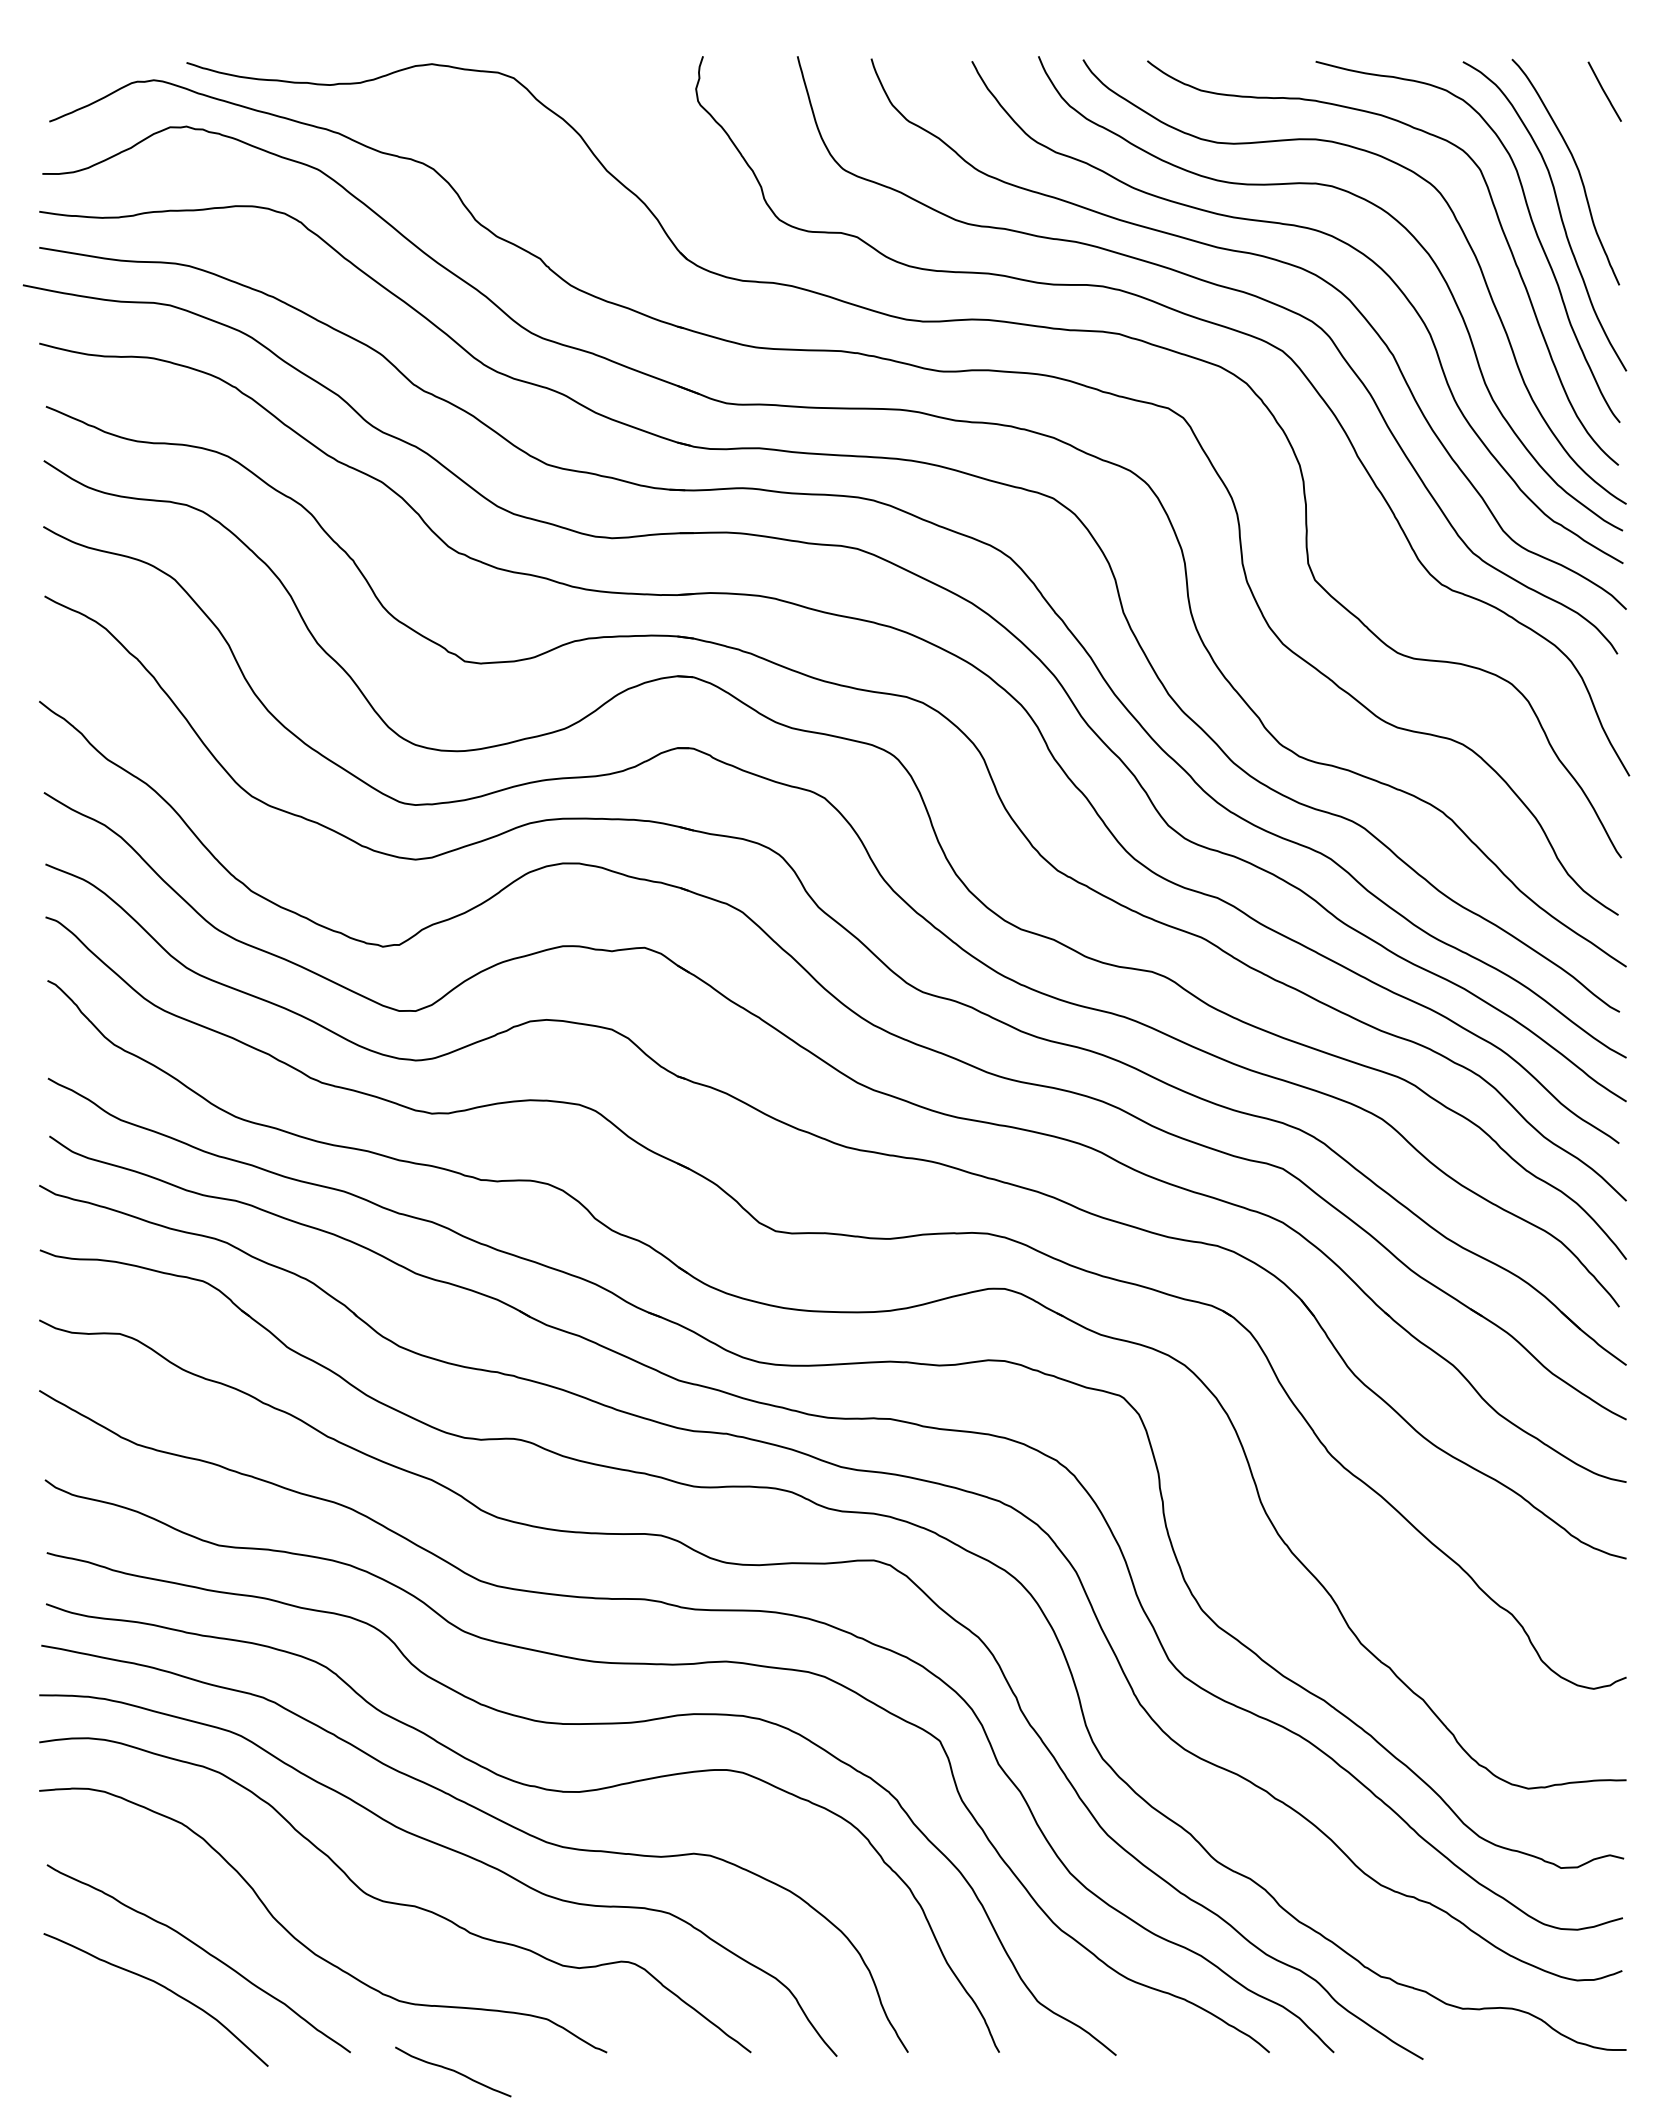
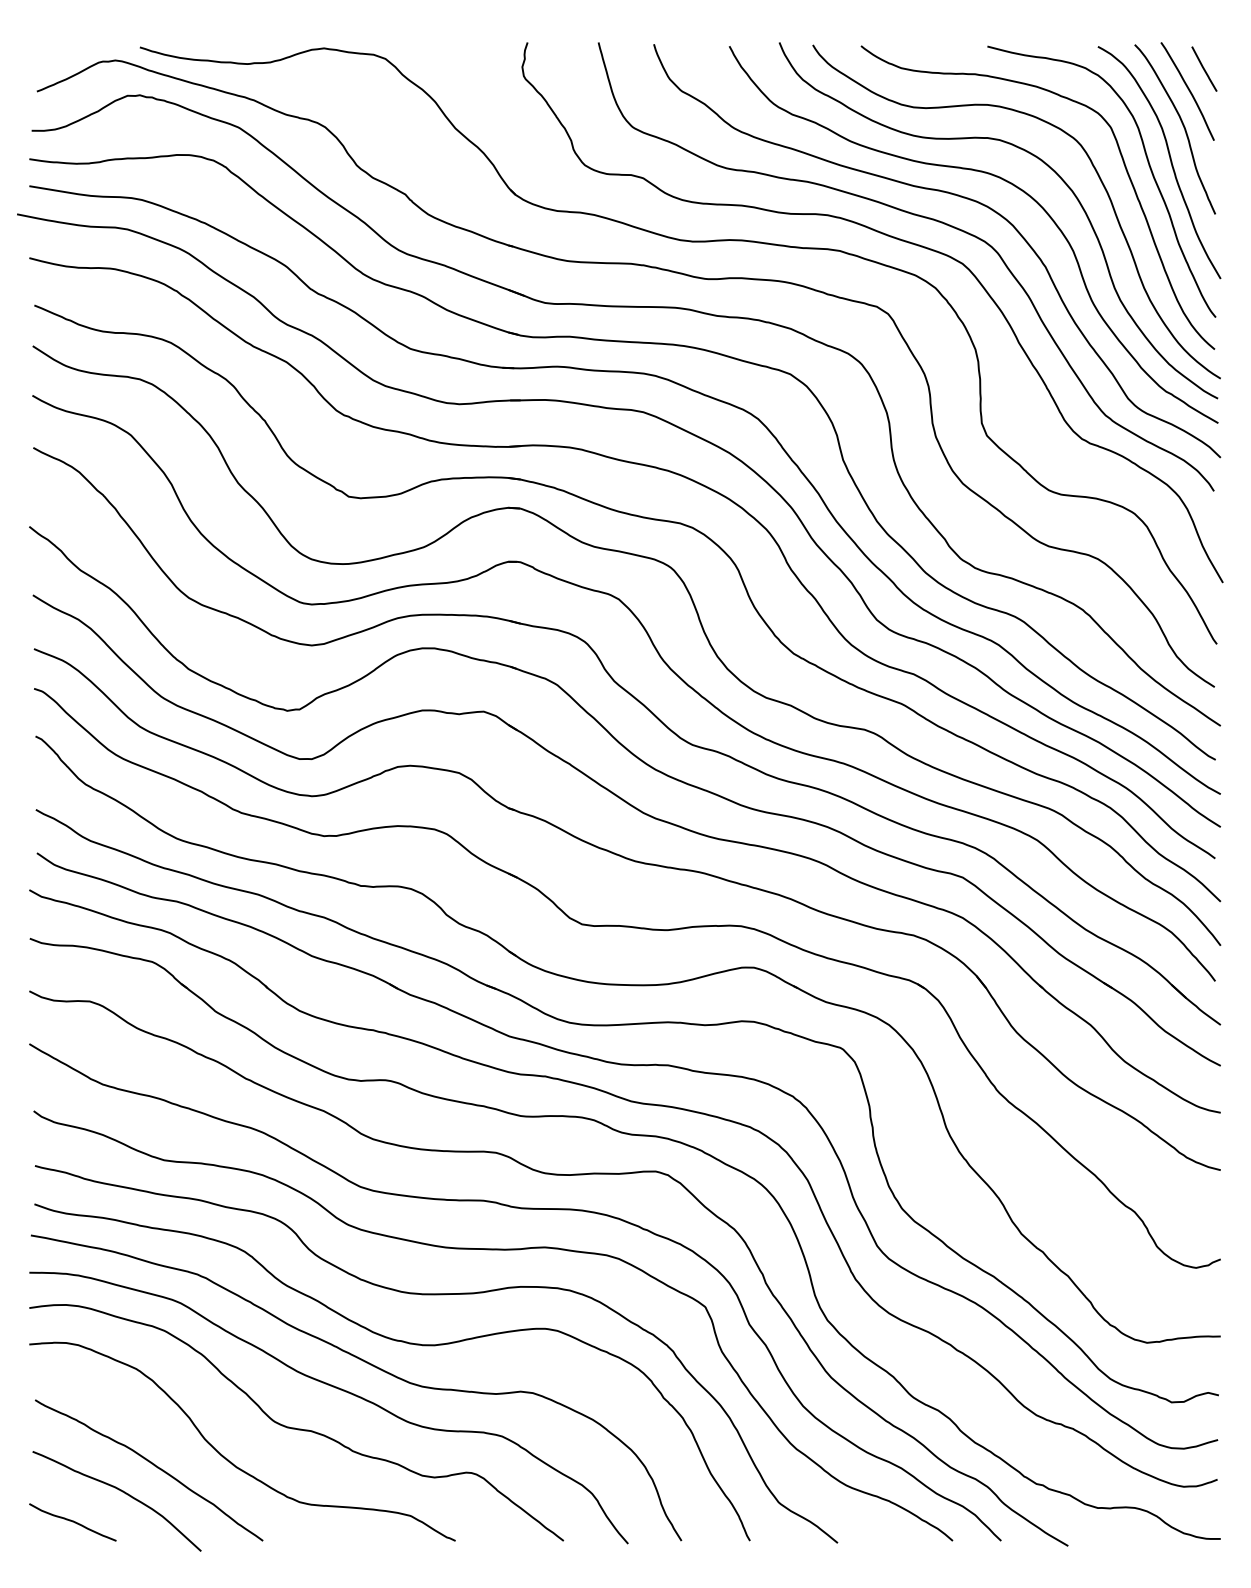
curve: (1584, 121) -> (1189, 91), added
curve: (453, 2071) -> (73, 1522), moved

